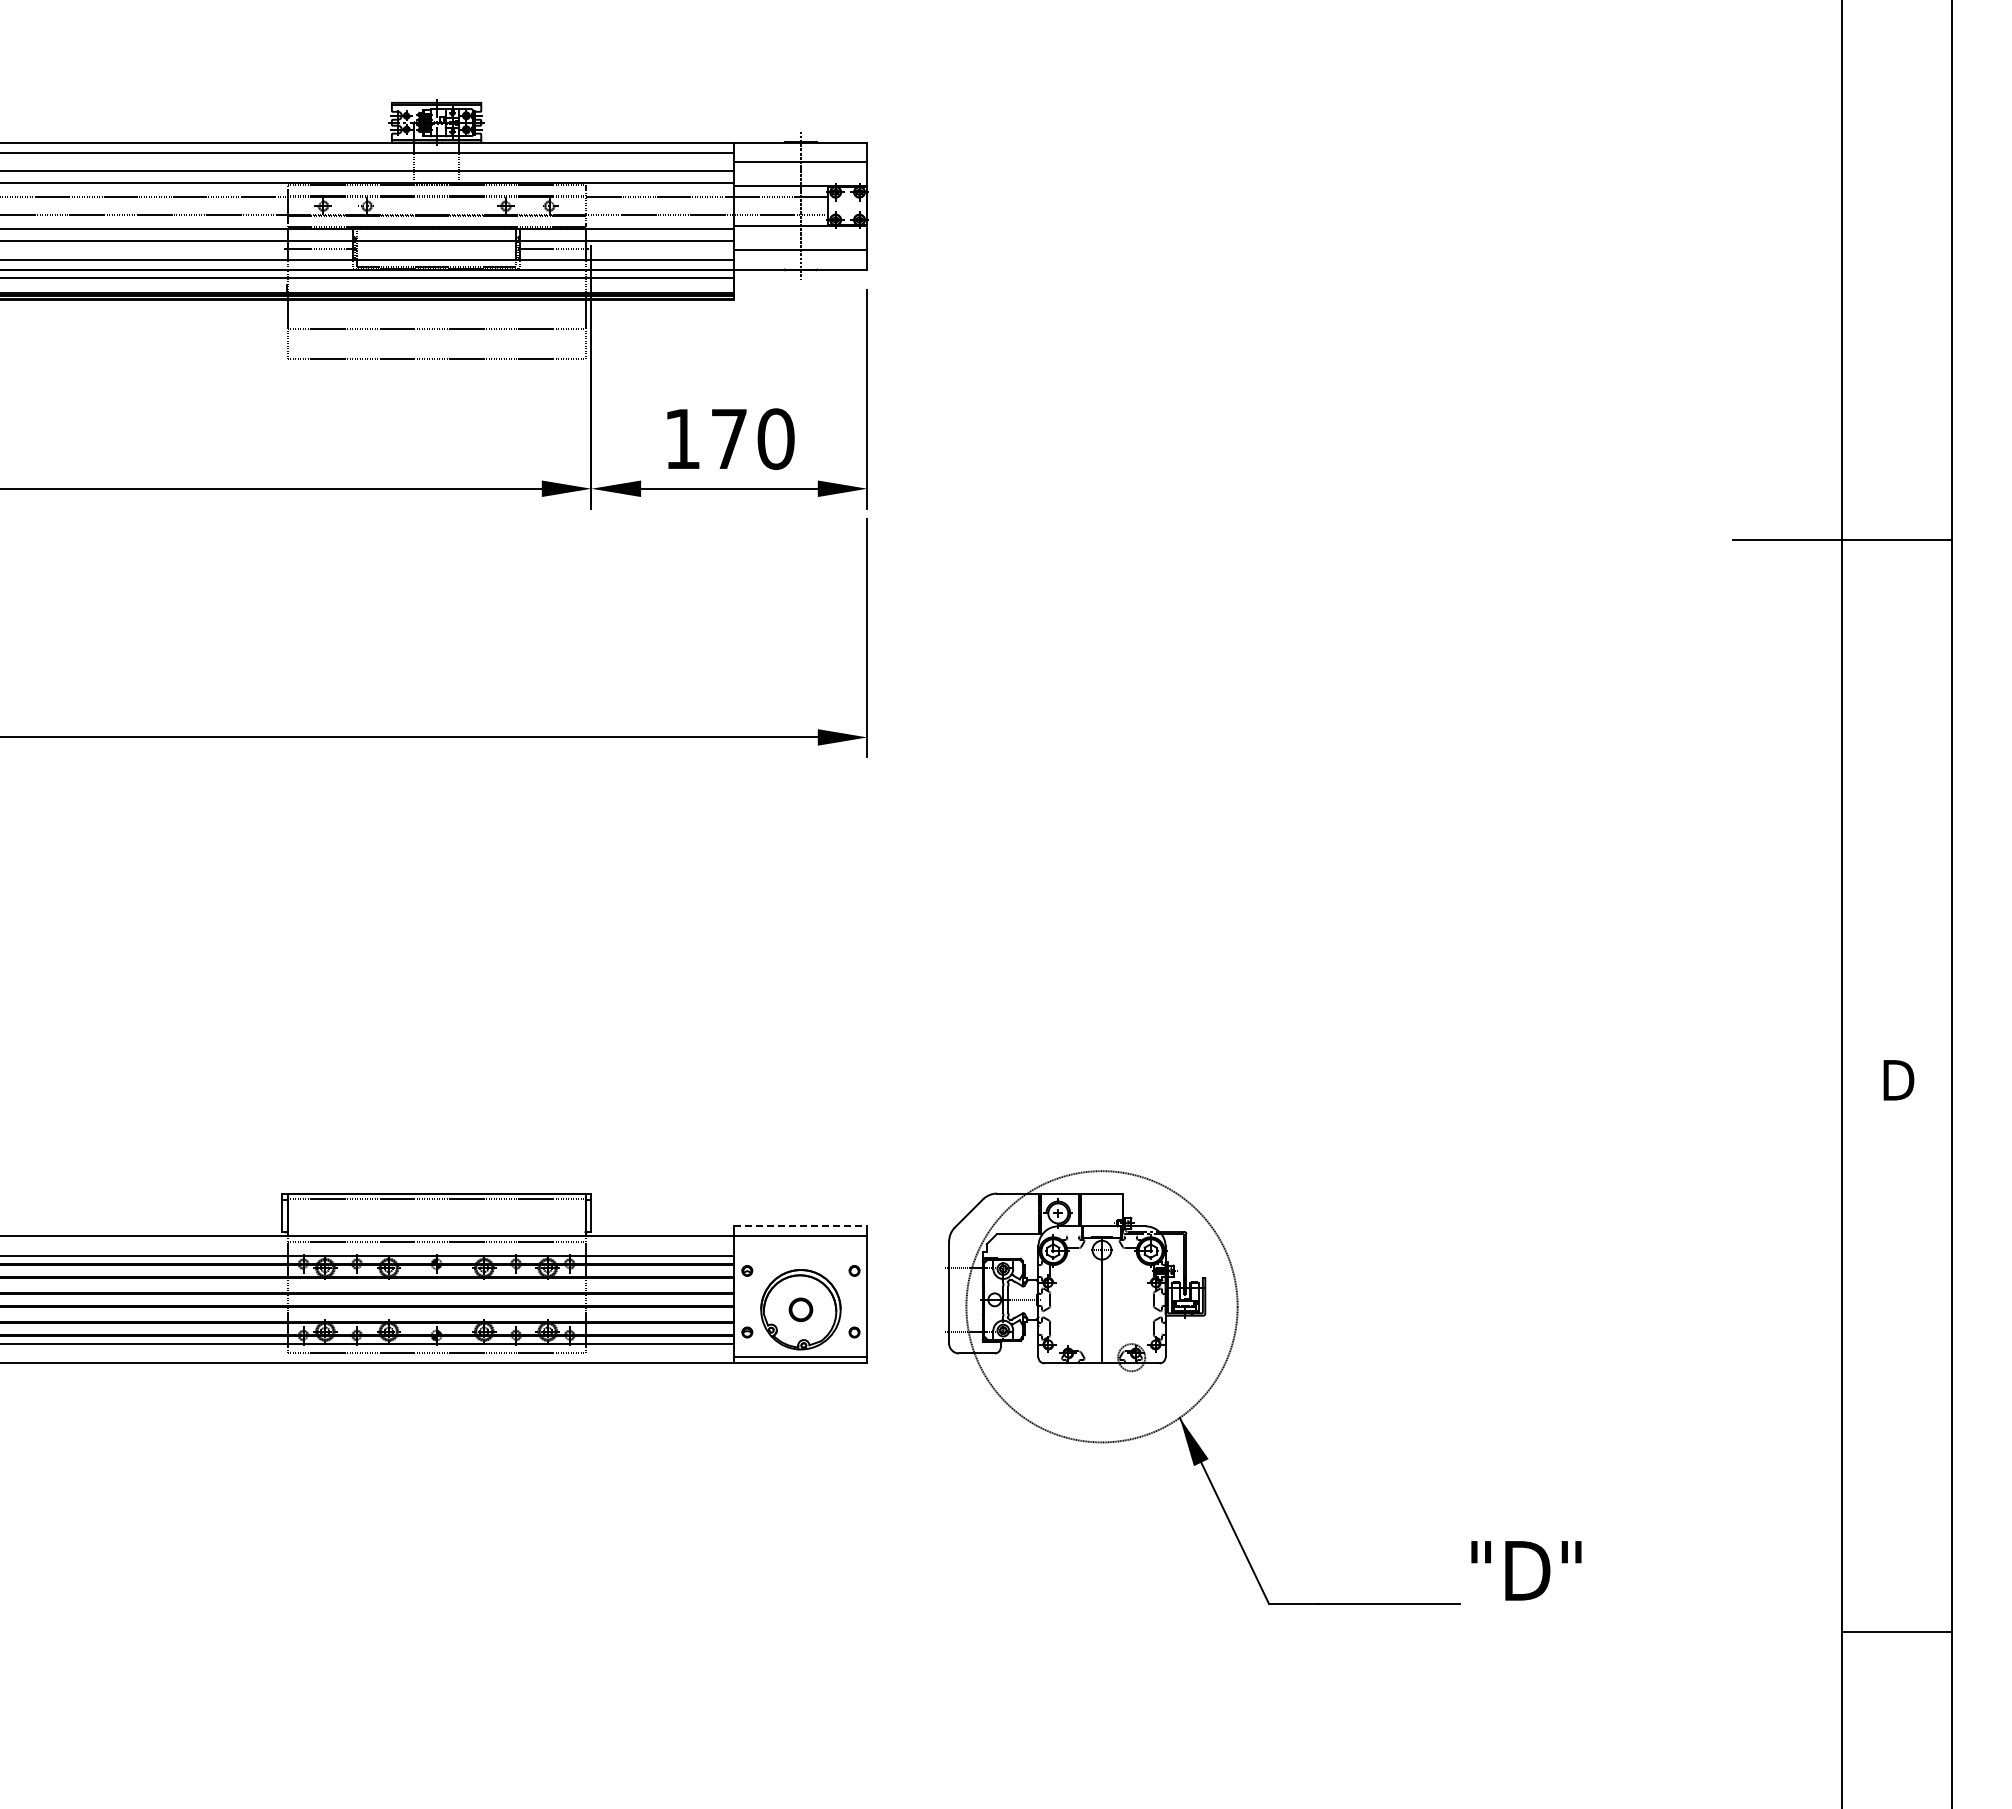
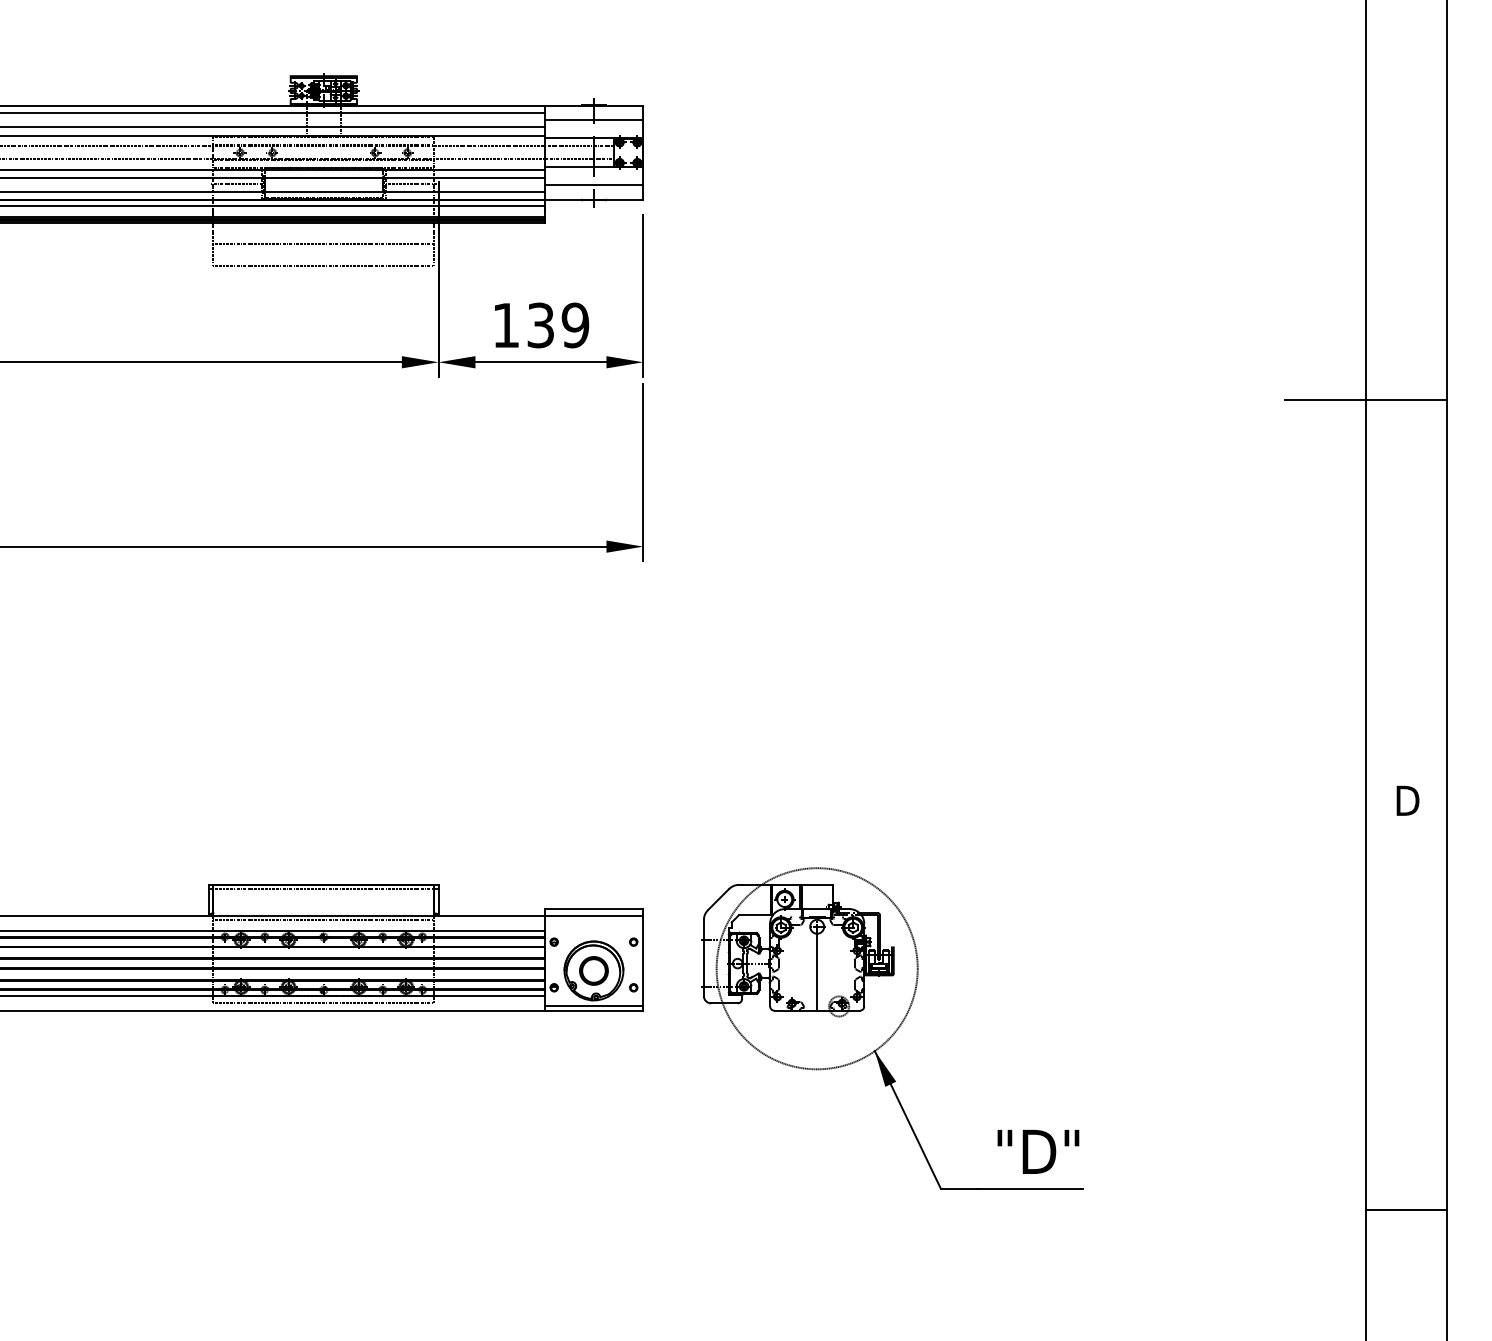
text: (752, 438) -> (558, 325), 170 -> 139
line: (800, 1226) -> (593, 909), dashed -> solid
part: (800, 1309) -> (593, 970), size x1.67
text: (1526, 1570) -> (1038, 1151), moved

